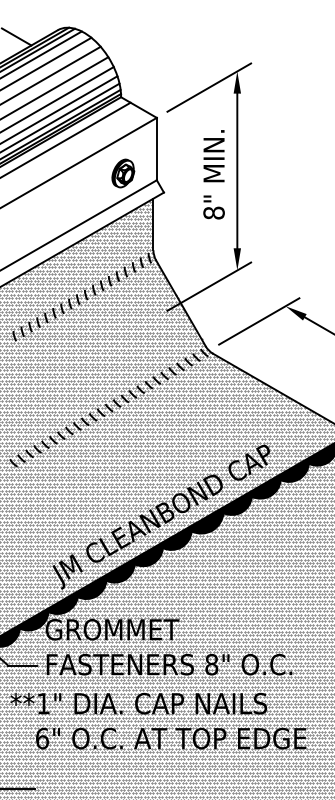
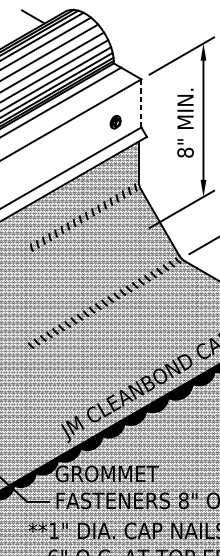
line: (156, 148) -> (141, 102), solid -> dashed
part: (123, 173) -> (115, 122), size x0.6

